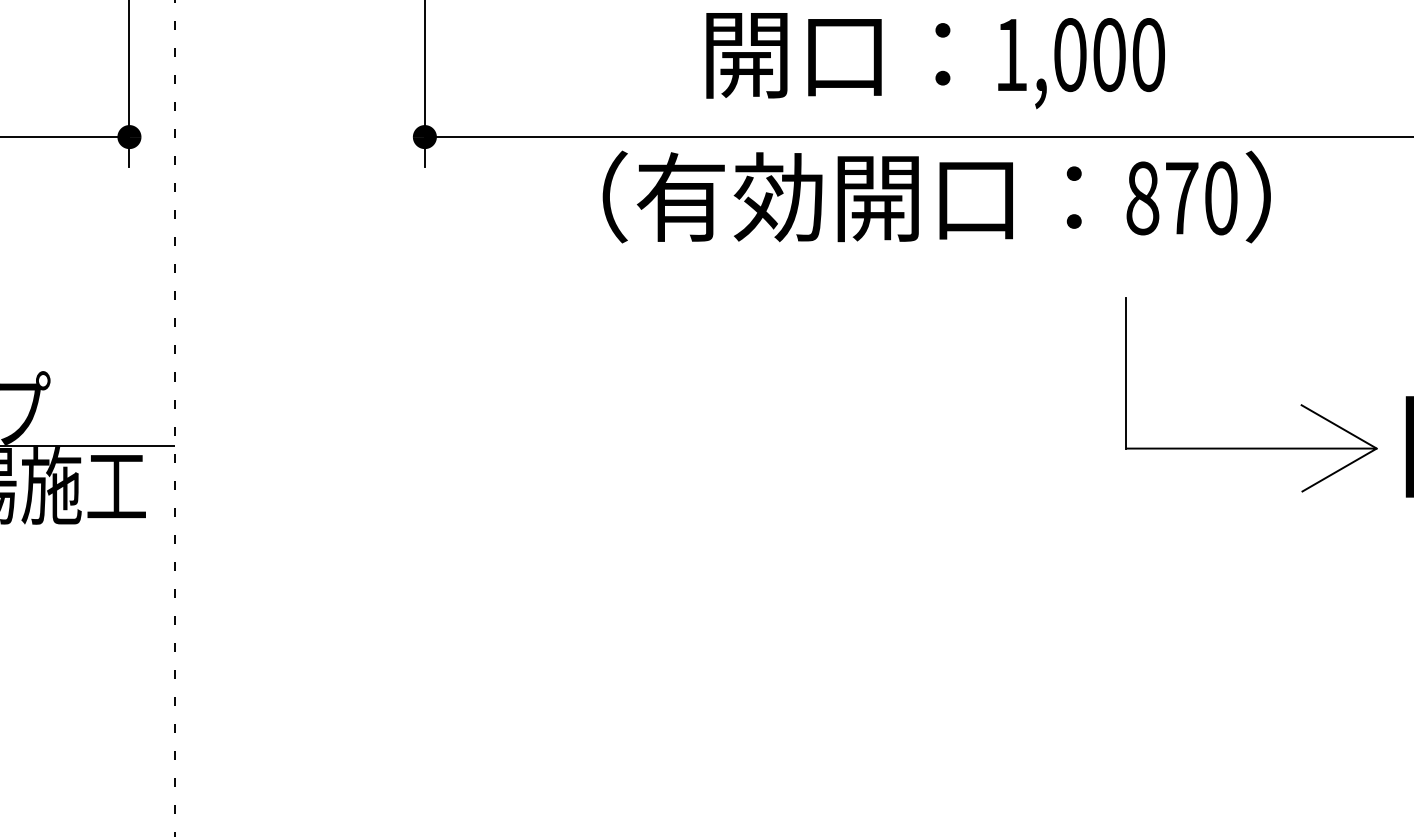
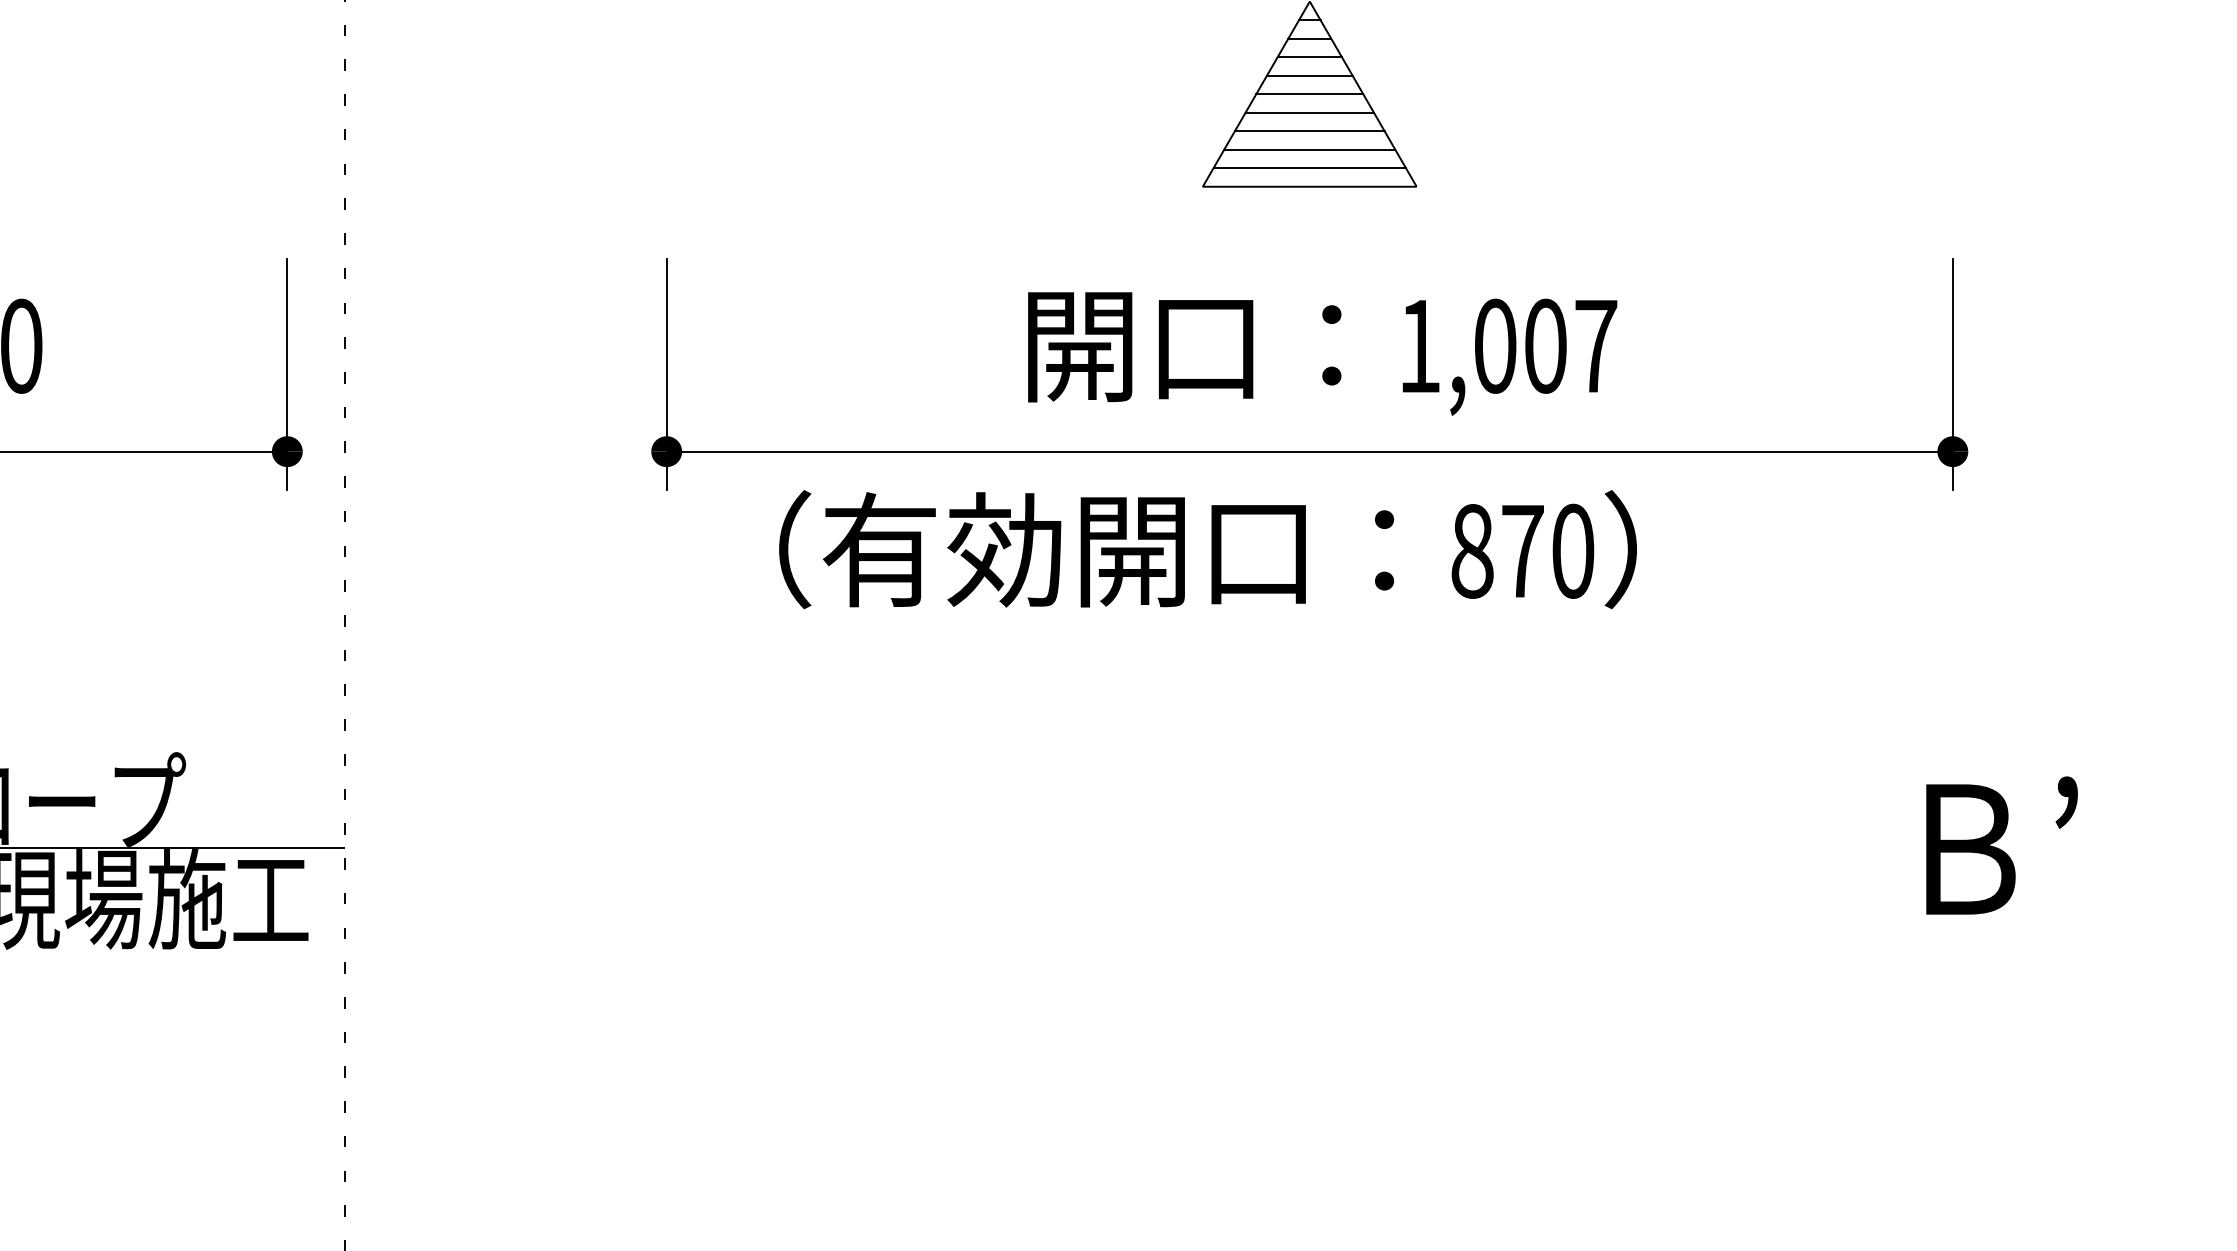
text: (1149, 54) -> (1596, 345), 1,000 -> 1,007
text: (936, 196) -> (1207, 549), moved
part: (1300, 404) -> (1791, 795), removed

